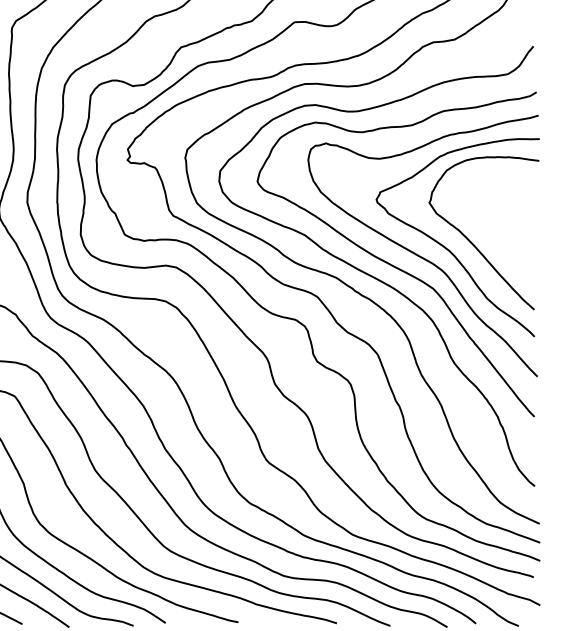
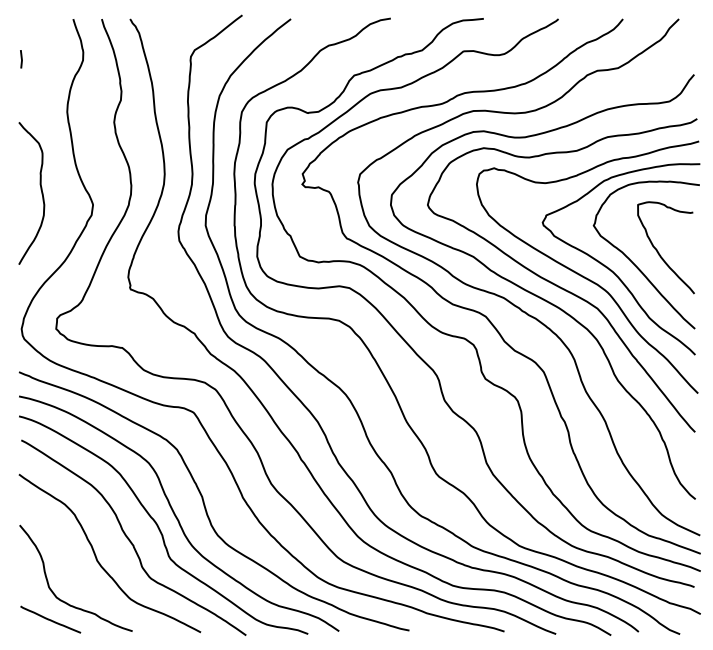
curve: (497, 230) -> (659, 252), added

